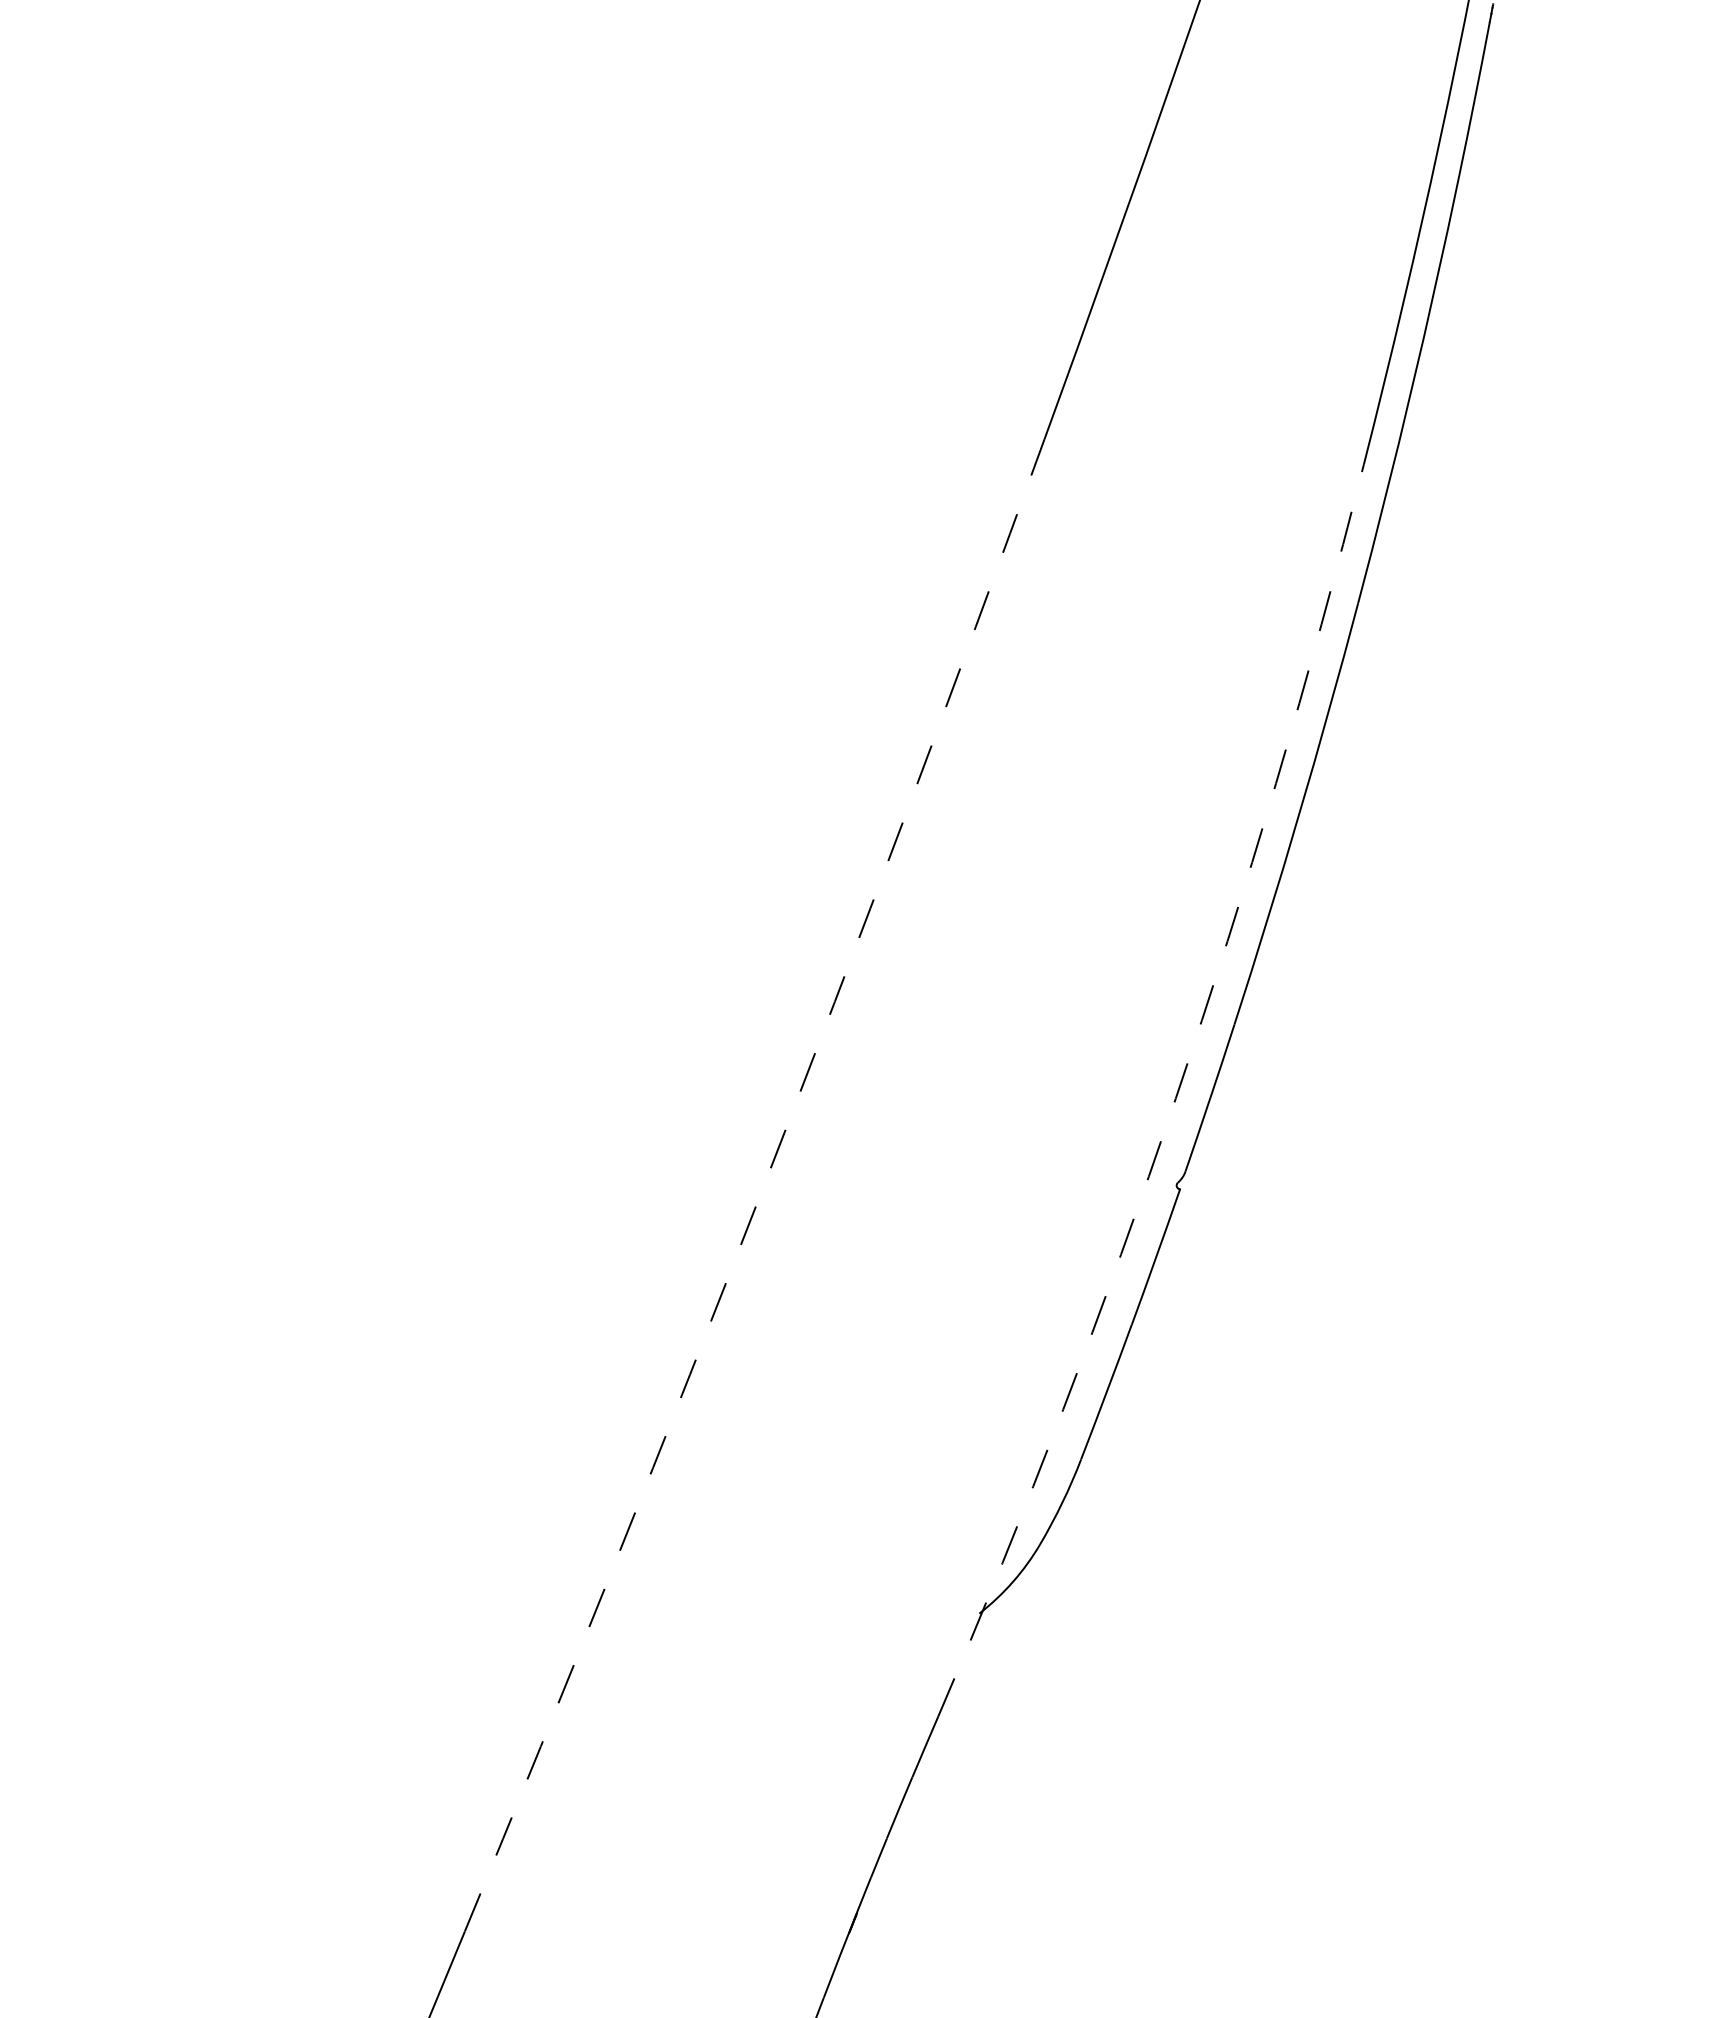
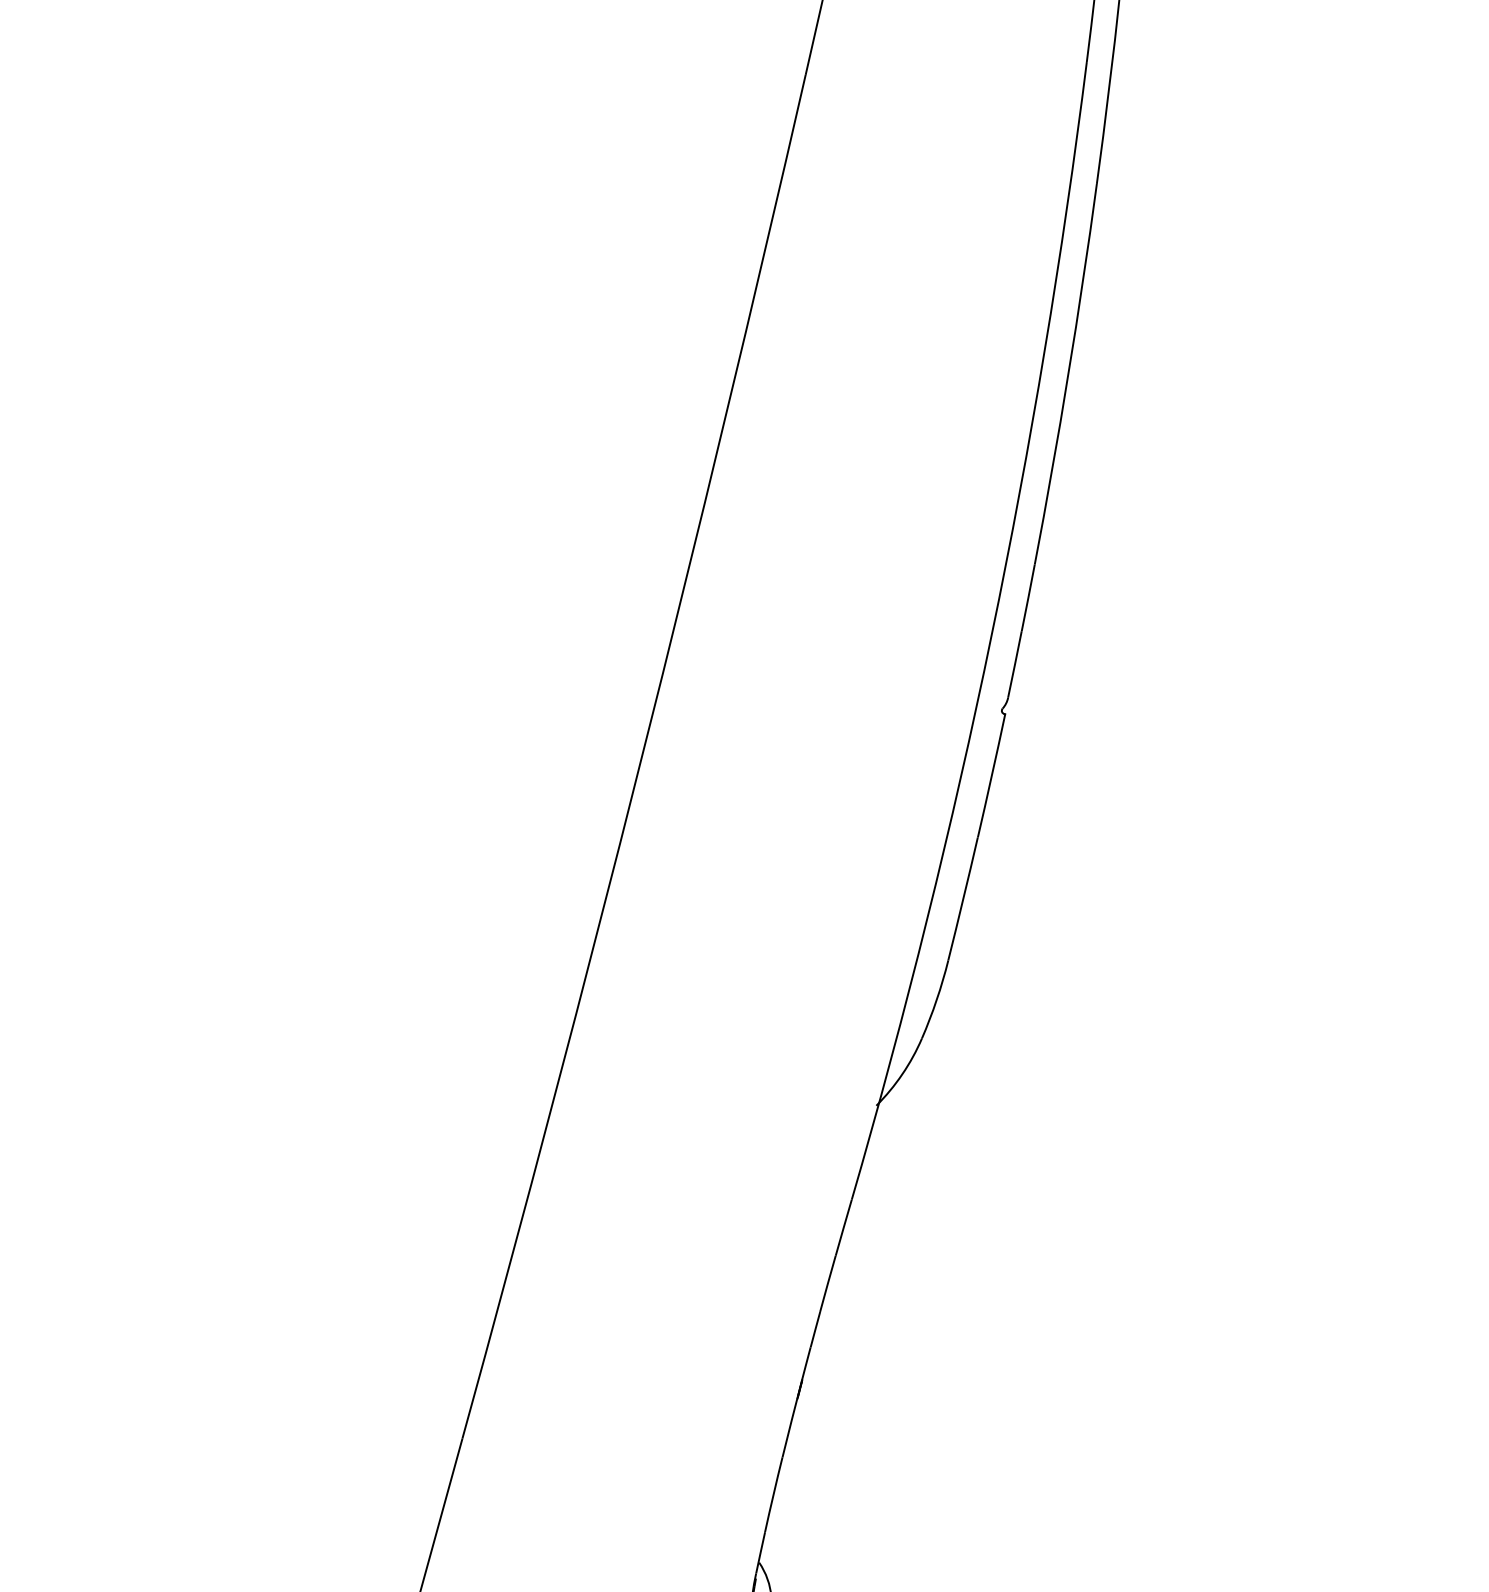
arc: (1175, 1098) -> (991, 635), dashed -> solid
arc: (762, 1188) -> (641, 758), dashed -> solid

